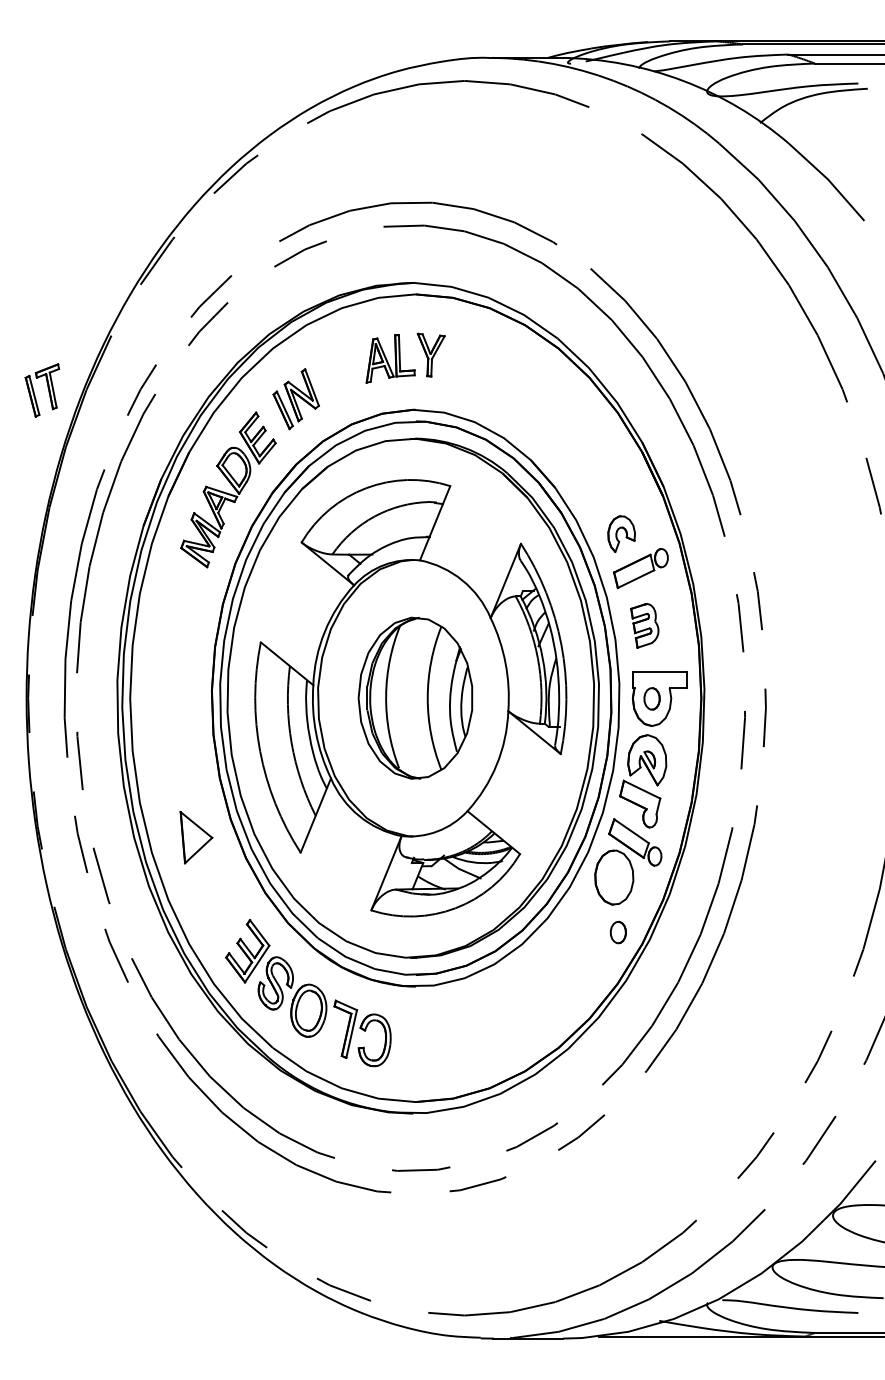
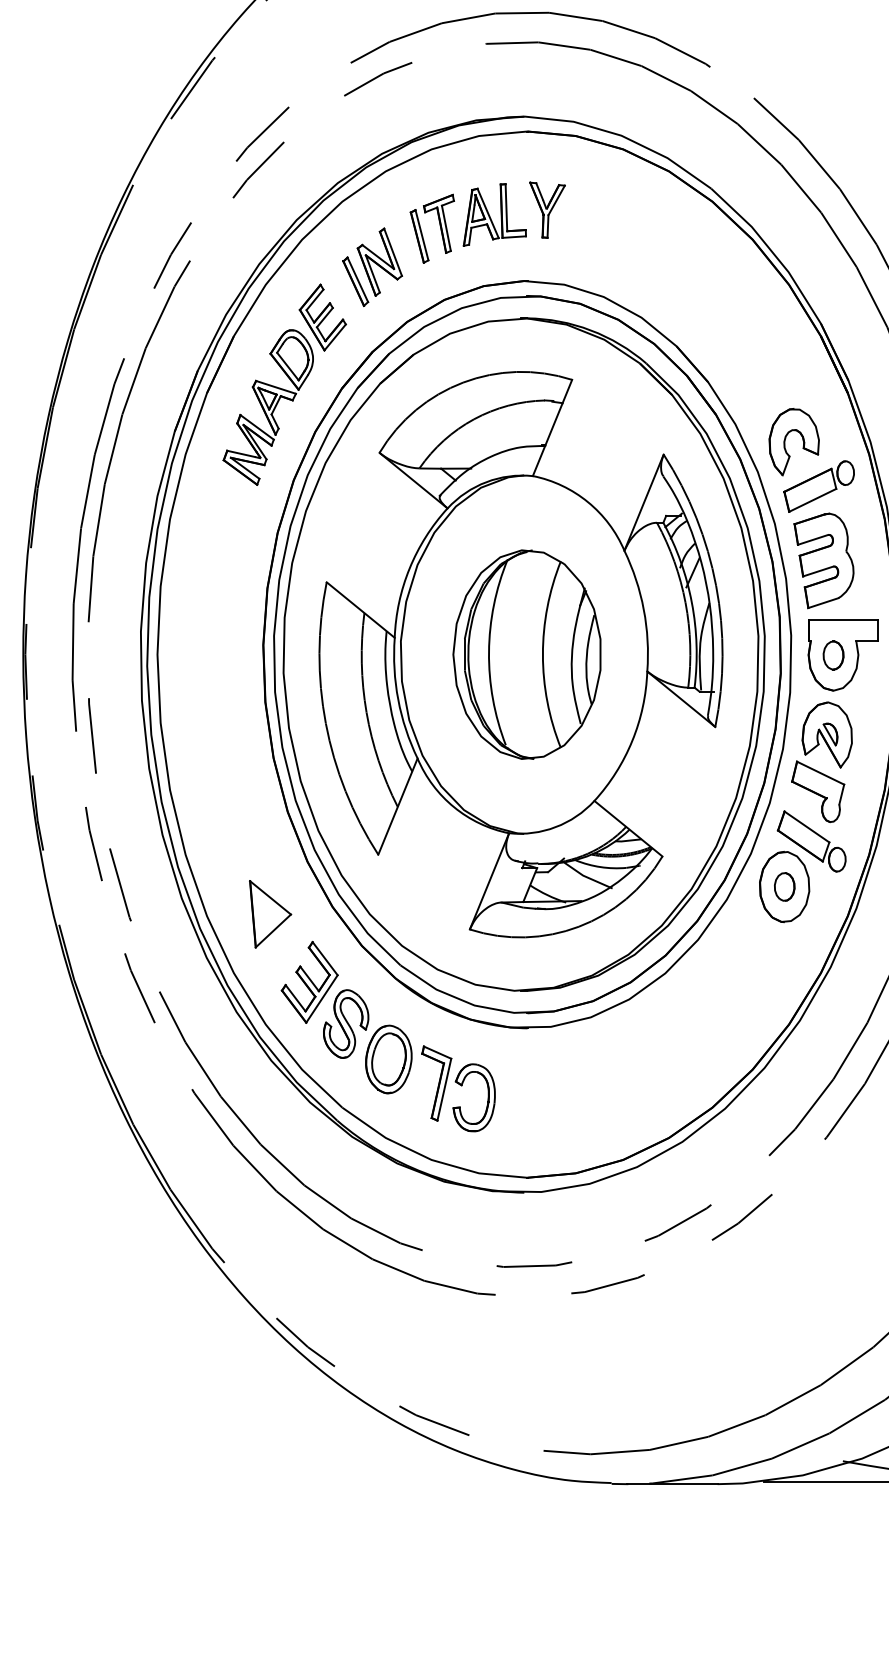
part: (42, 390) -> (432, 228), moved
part: (621, 533) -> (793, 441), size x1.43
part: (644, 625) -> (823, 560), size x1.67
part: (196, 837) -> (270, 914), moved
part: (617, 932) -> (783, 886), moved

